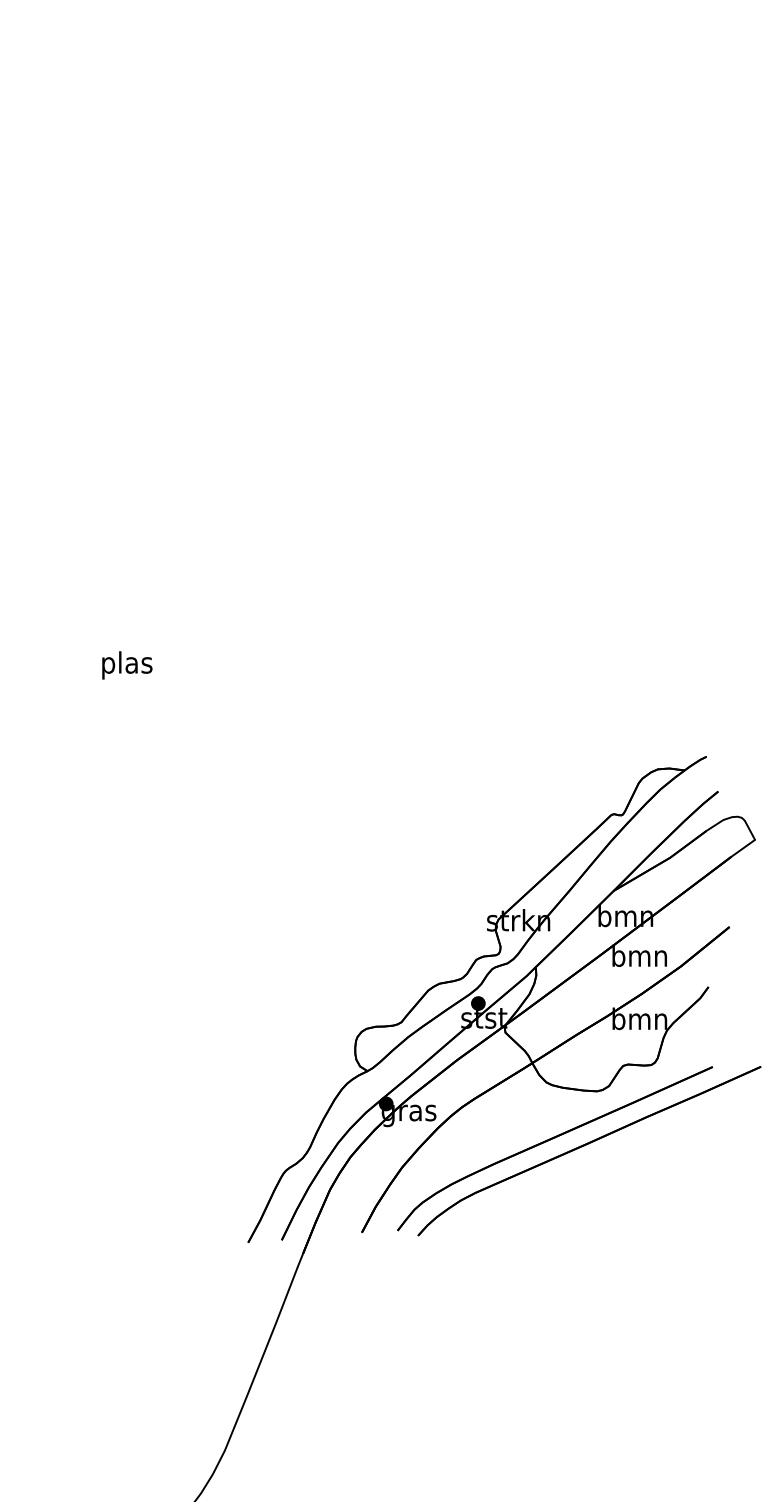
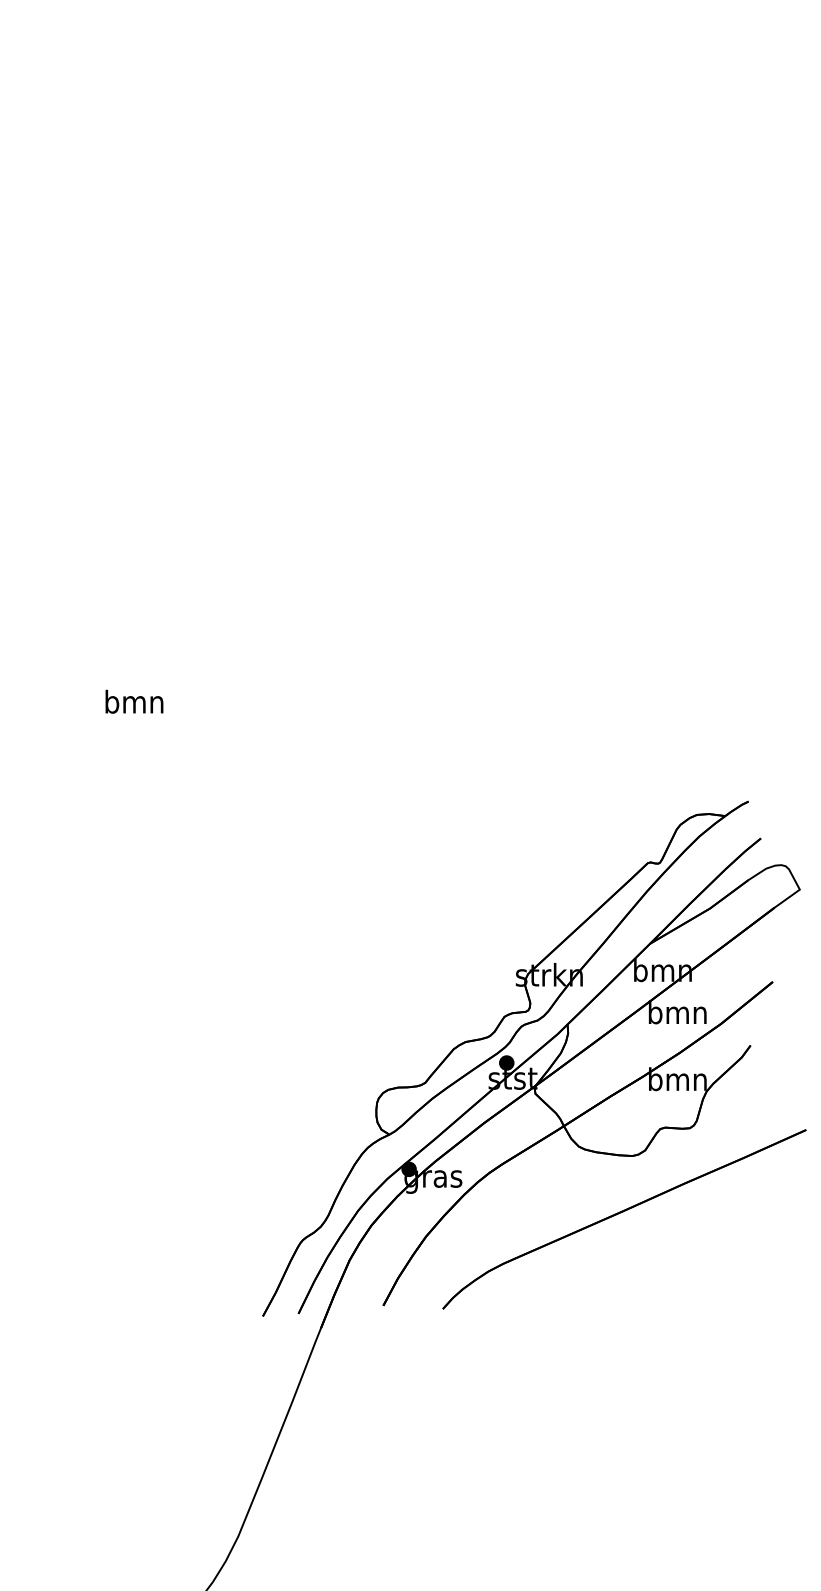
text: (126, 665) -> (134, 704), plas -> bmn
part: (549, 1140) -> (582, 1208), removed

